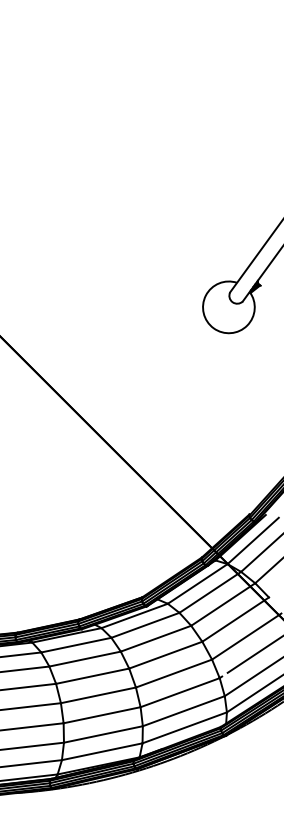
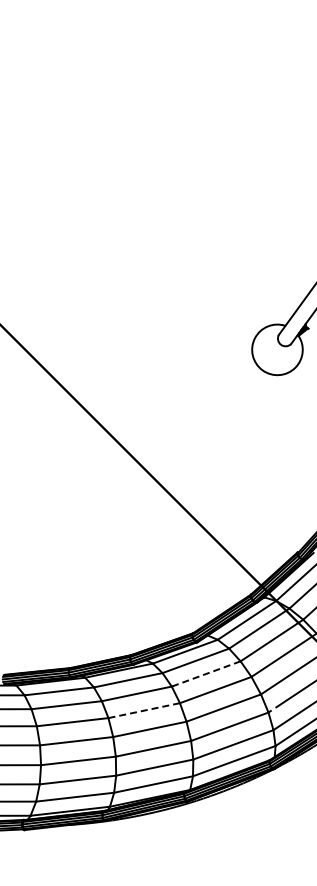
line: (156, 638) -> (206, 673), solid -> dashed
line: (92, 676) -> (144, 710), solid -> dashed

